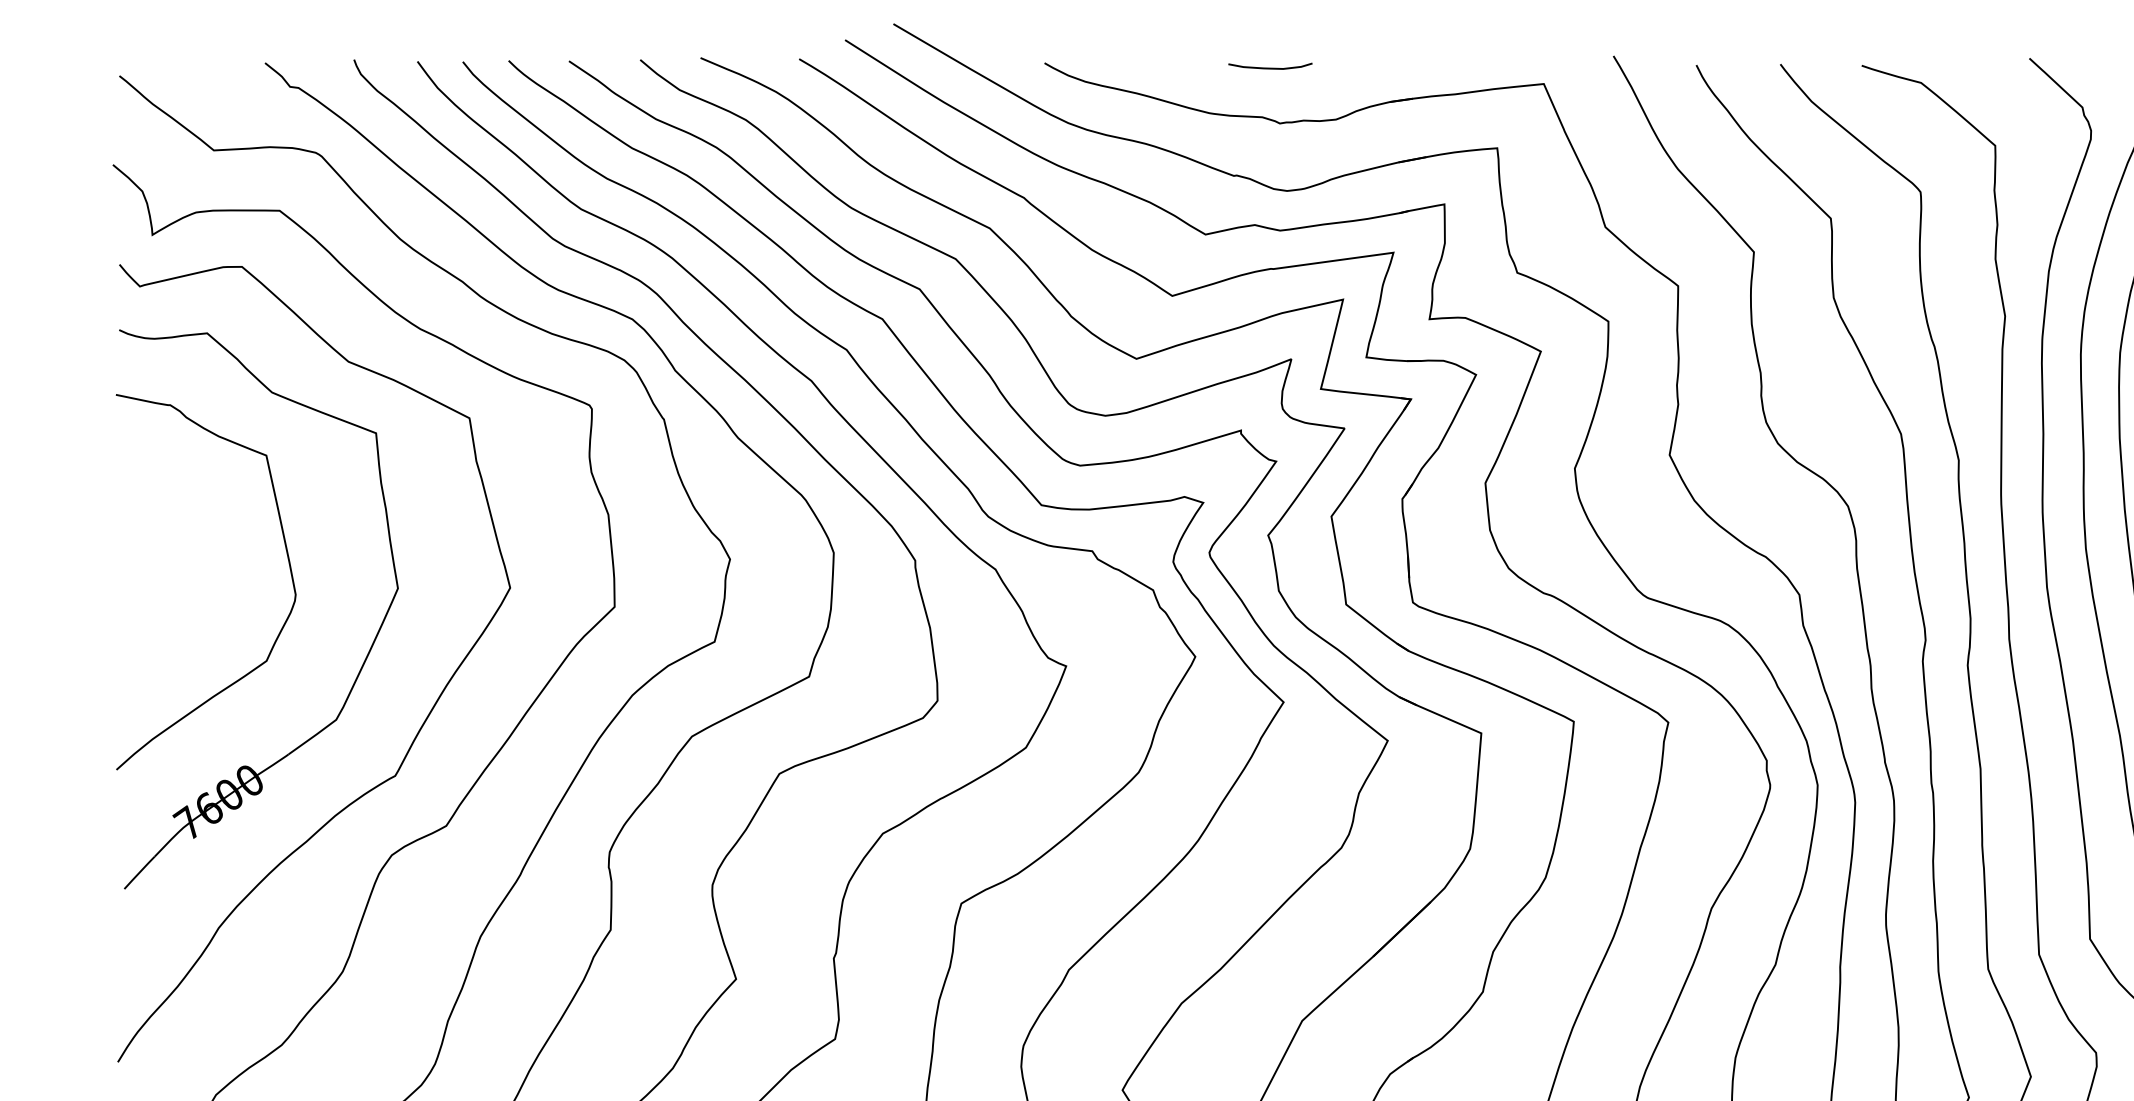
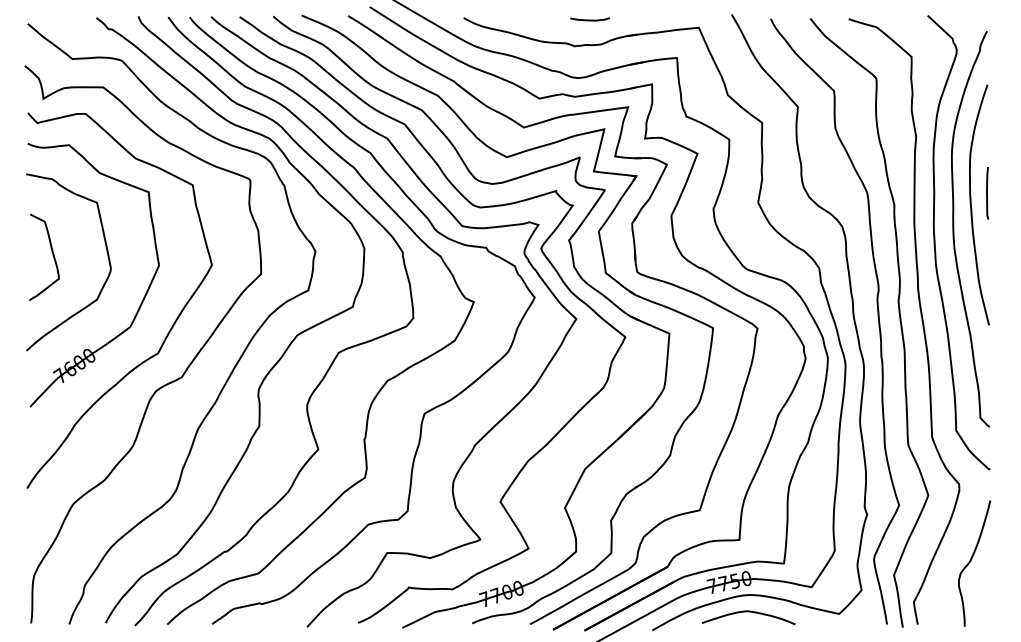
curve: (1269, 66) -> (589, 19), moved
curve: (169, 561) -> (51, 252), added

